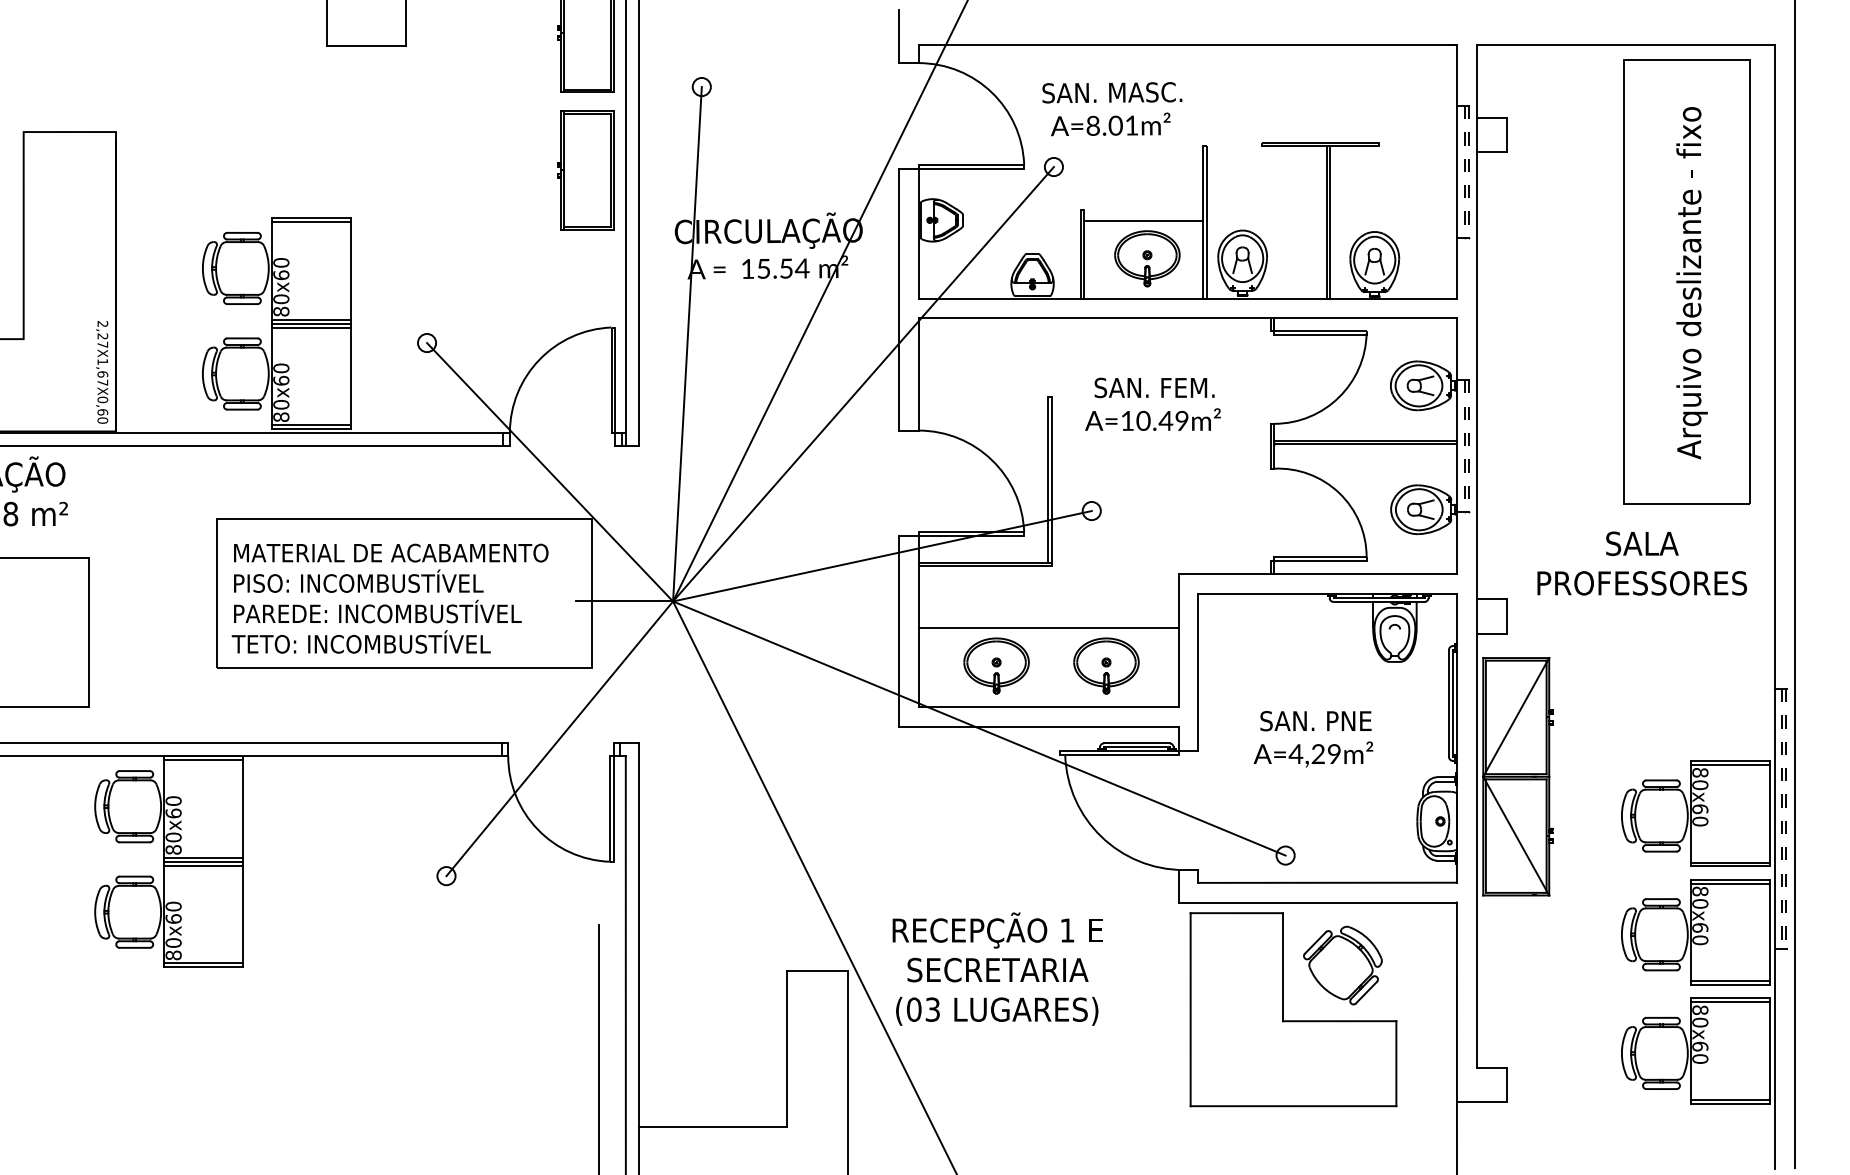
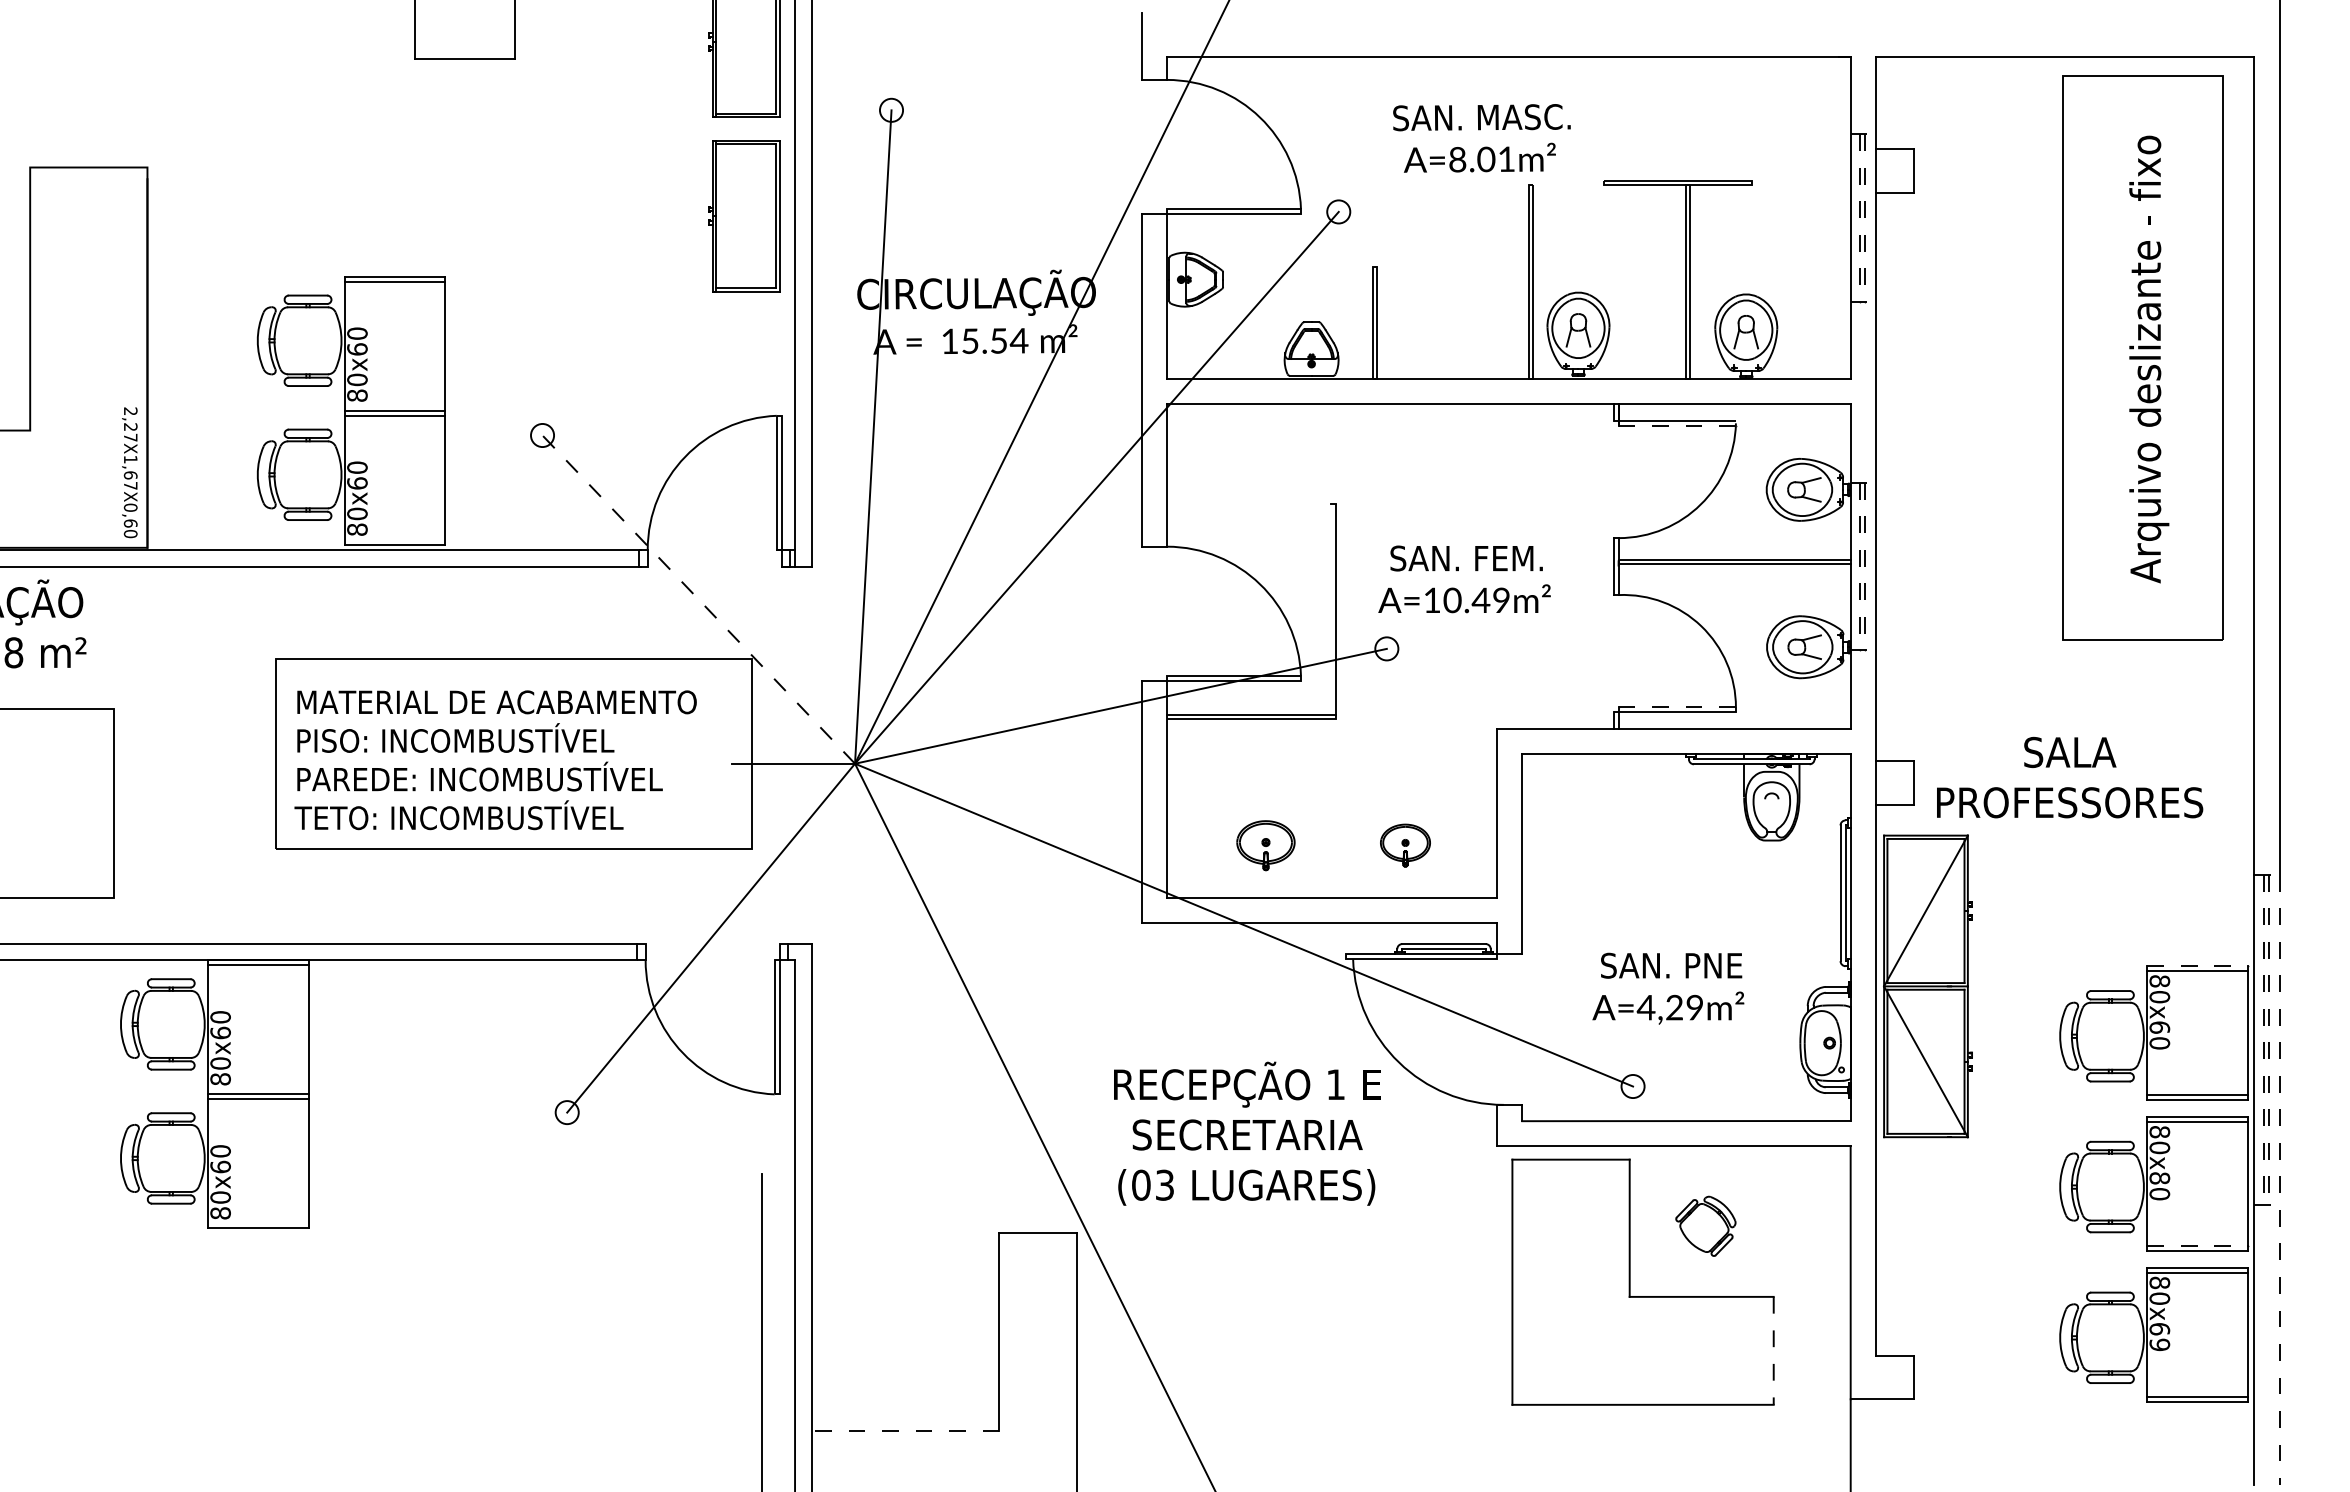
text: (1111, 109) -> (1481, 138), moved
line: (1143, 221) -> (1452, 280), removed
part: (1147, 258) -> (1457, 328), removed
line: (310, 319) -> (394, 405), removed
line: (1323, 335) -> (1681, 425), solid -> dashed
text: (1152, 404) -> (1464, 579), moved
line: (310, 424) -> (394, 539), removed
line: (549, 472) -> (698, 599), solid -> dashed
line: (1048, 479) -> (1331, 608), removed
line: (1317, 557) -> (1673, 707), solid -> dashed
text: (1642, 563) -> (2070, 777), moved
line: (1048, 628) -> (1332, 797), removed
part: (996, 665) -> (1265, 845), size x0.7
part: (1106, 665) -> (1405, 845), size x0.6
text: (1313, 739) -> (1668, 988), moved
line: (1730, 761) -> (2198, 966), solid -> dashed
line: (203, 857) -> (258, 1089), removed
text: (1700, 928) -> (2159, 1178), 80x60 -> 80x80
line: (1794, 928) -> (2279, 1179), solid -> dashed
line: (203, 963) -> (258, 1223), removed
part: (1342, 965) -> (1705, 1226), size x0.6
text: (997, 968) -> (1247, 1133), moved
line: (1730, 981) -> (2198, 1246), solid -> dashed
text: (1700, 1058) -> (2159, 1344), 80x60 -> 80x69
line: (1396, 1063) -> (1773, 1350), solid -> dashed
line: (712, 1127) -> (905, 1431), solid -> dashed

